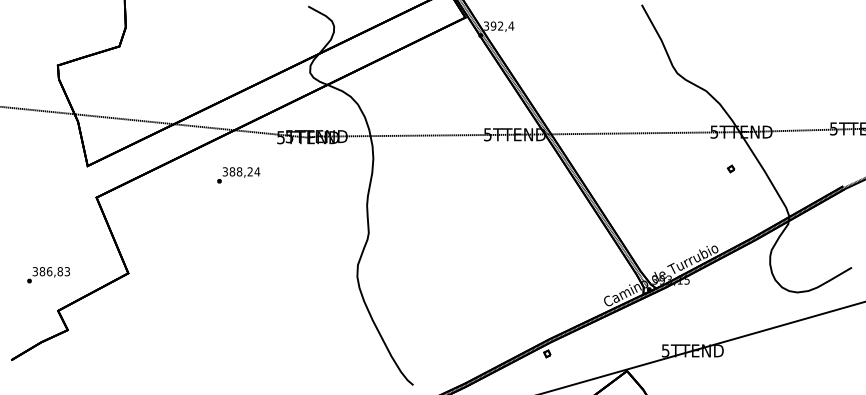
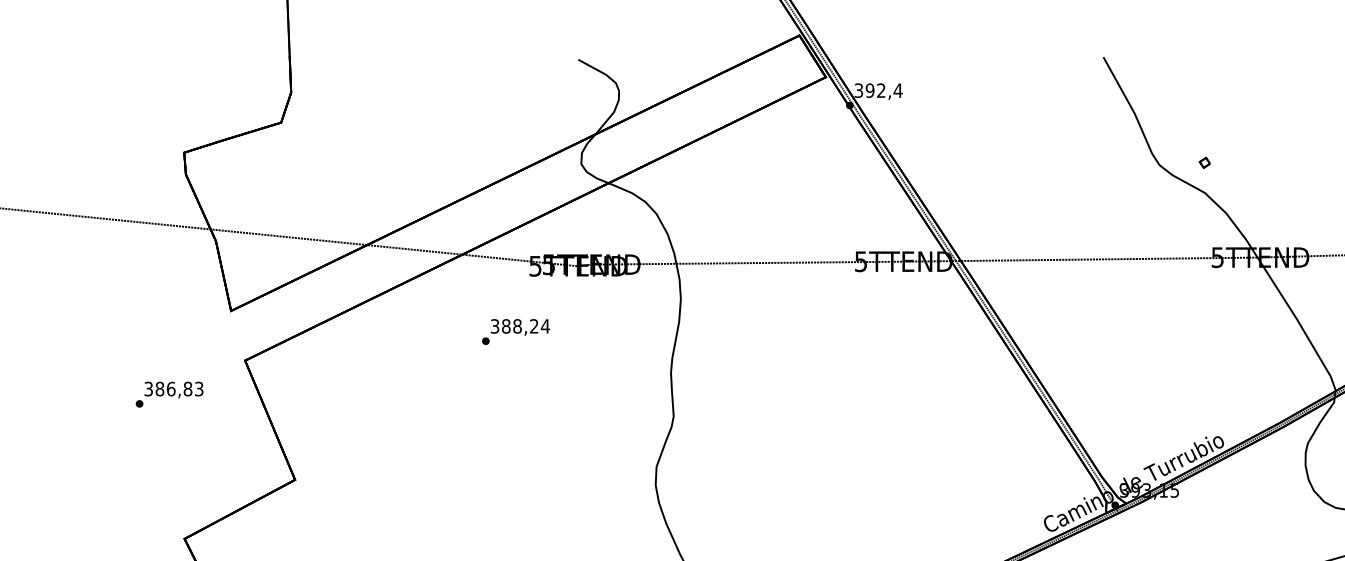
part: (730, 168) -> (1203, 162), moved
text: (238, 175) -> (515, 332), moved
text: (48, 275) -> (169, 395), moved

